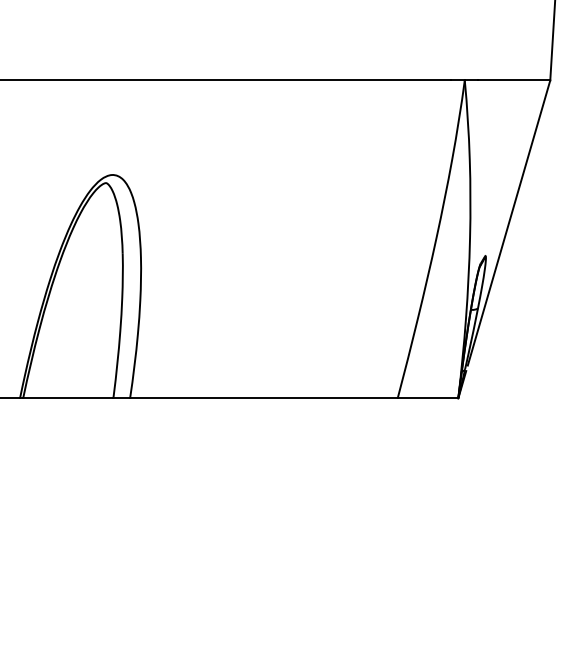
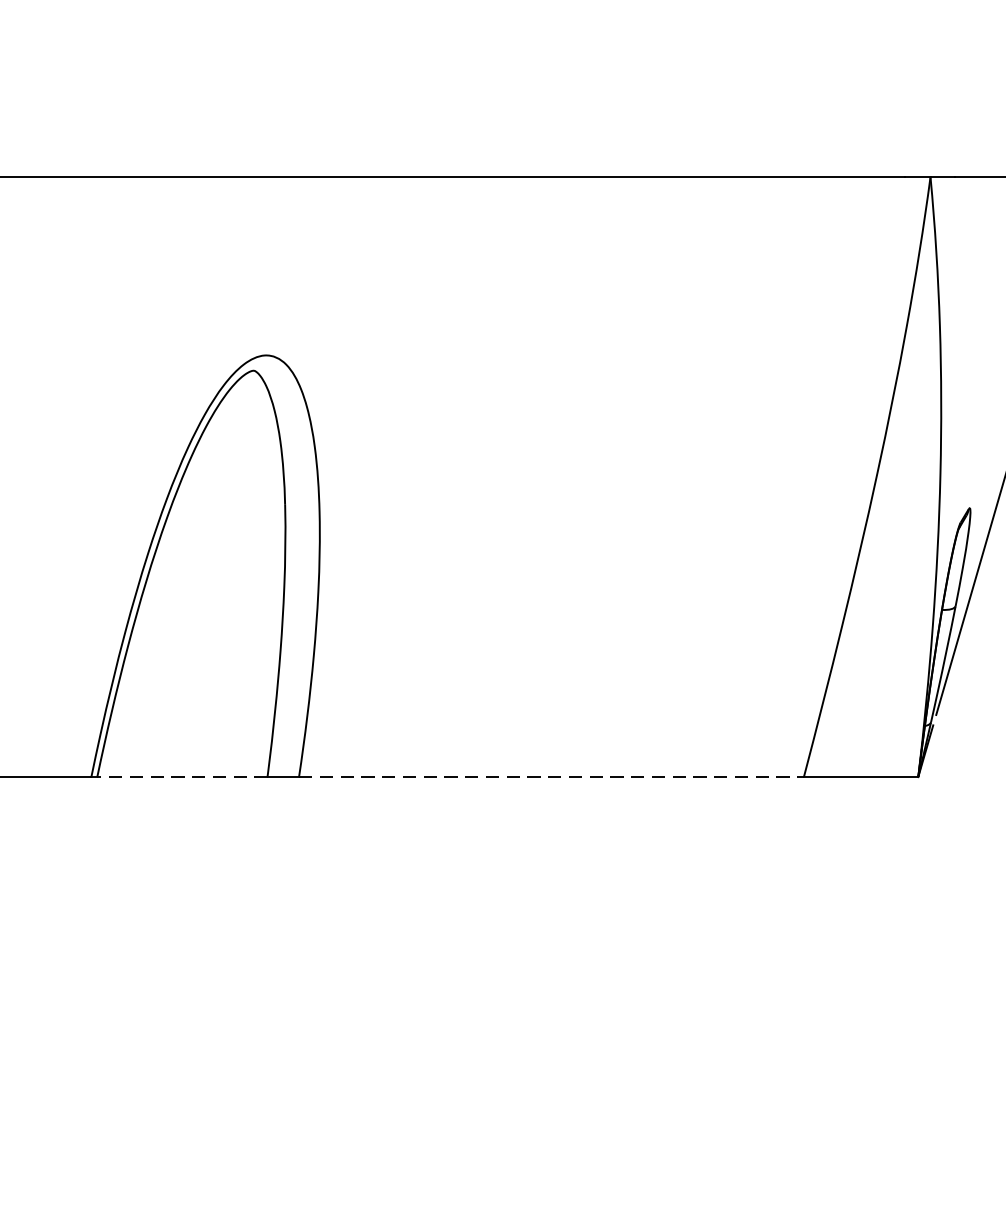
line: (67, 398) -> (180, 777), solid -> dashed
line: (263, 398) -> (550, 777), solid -> dashed

